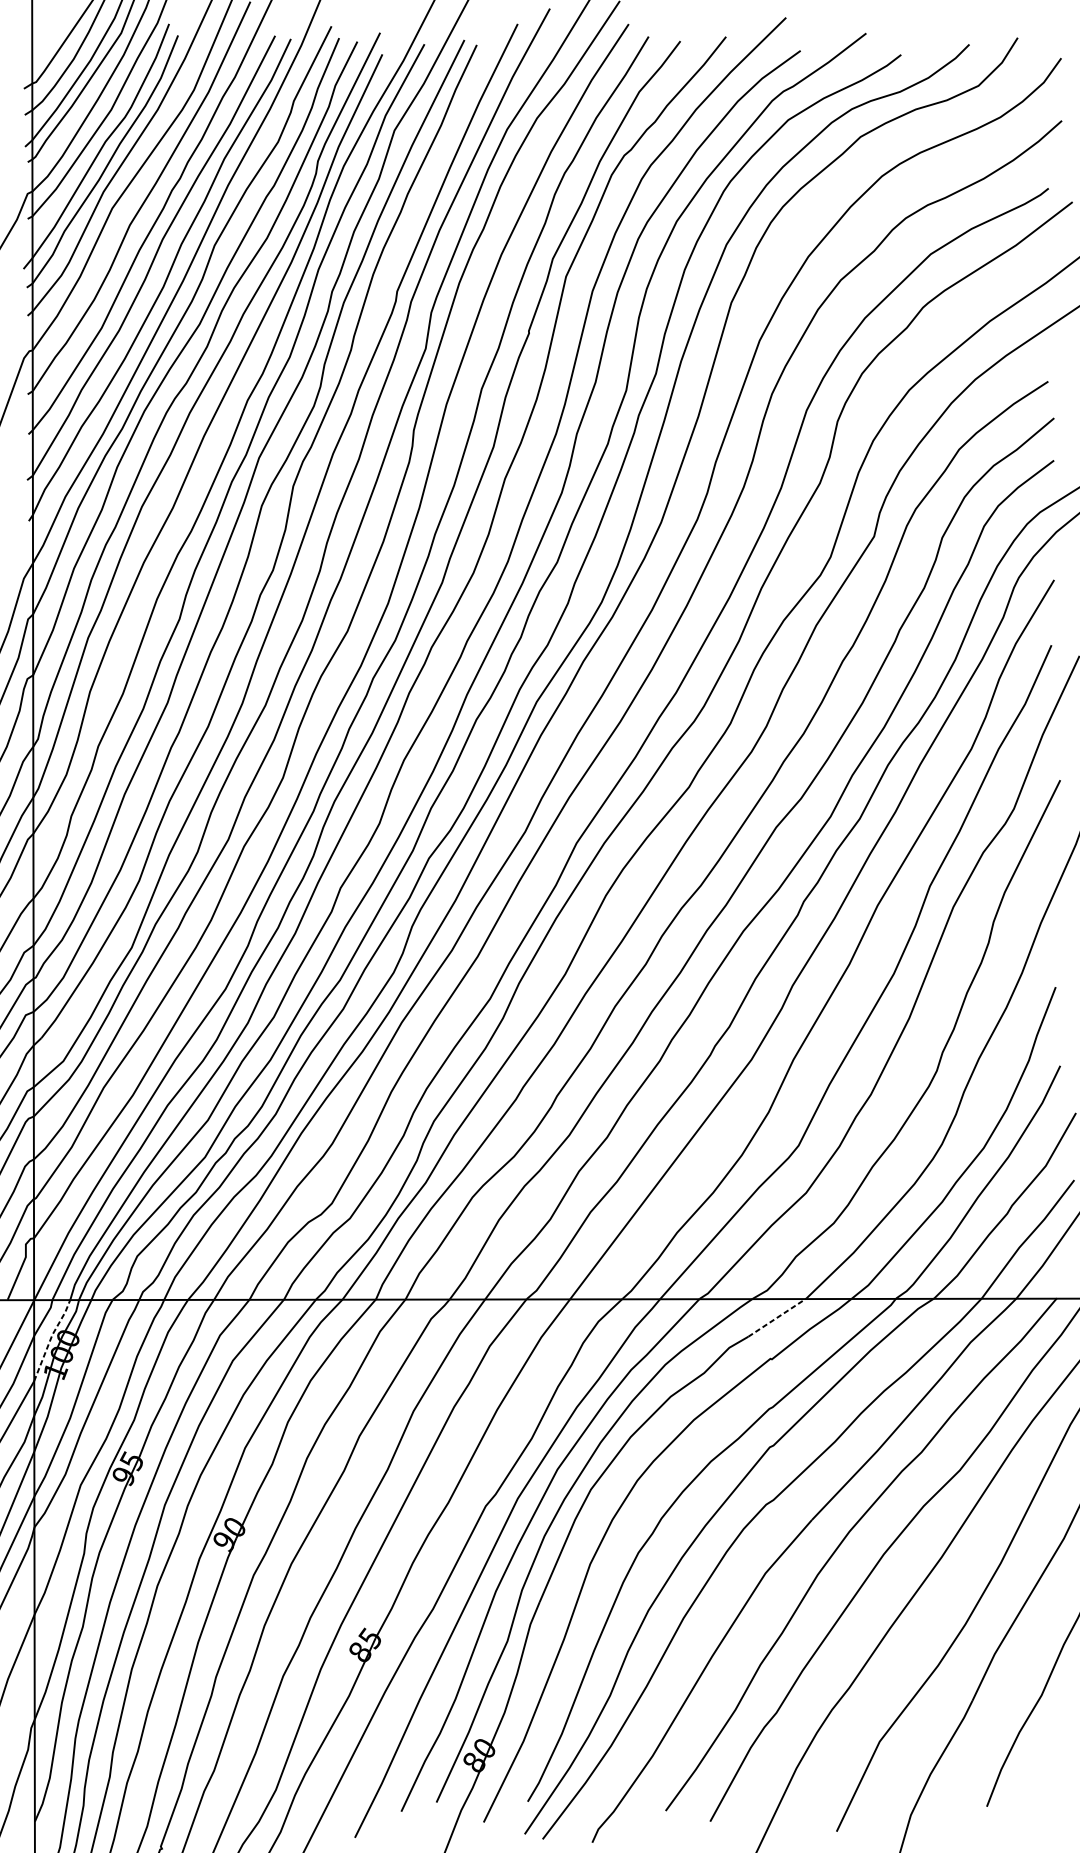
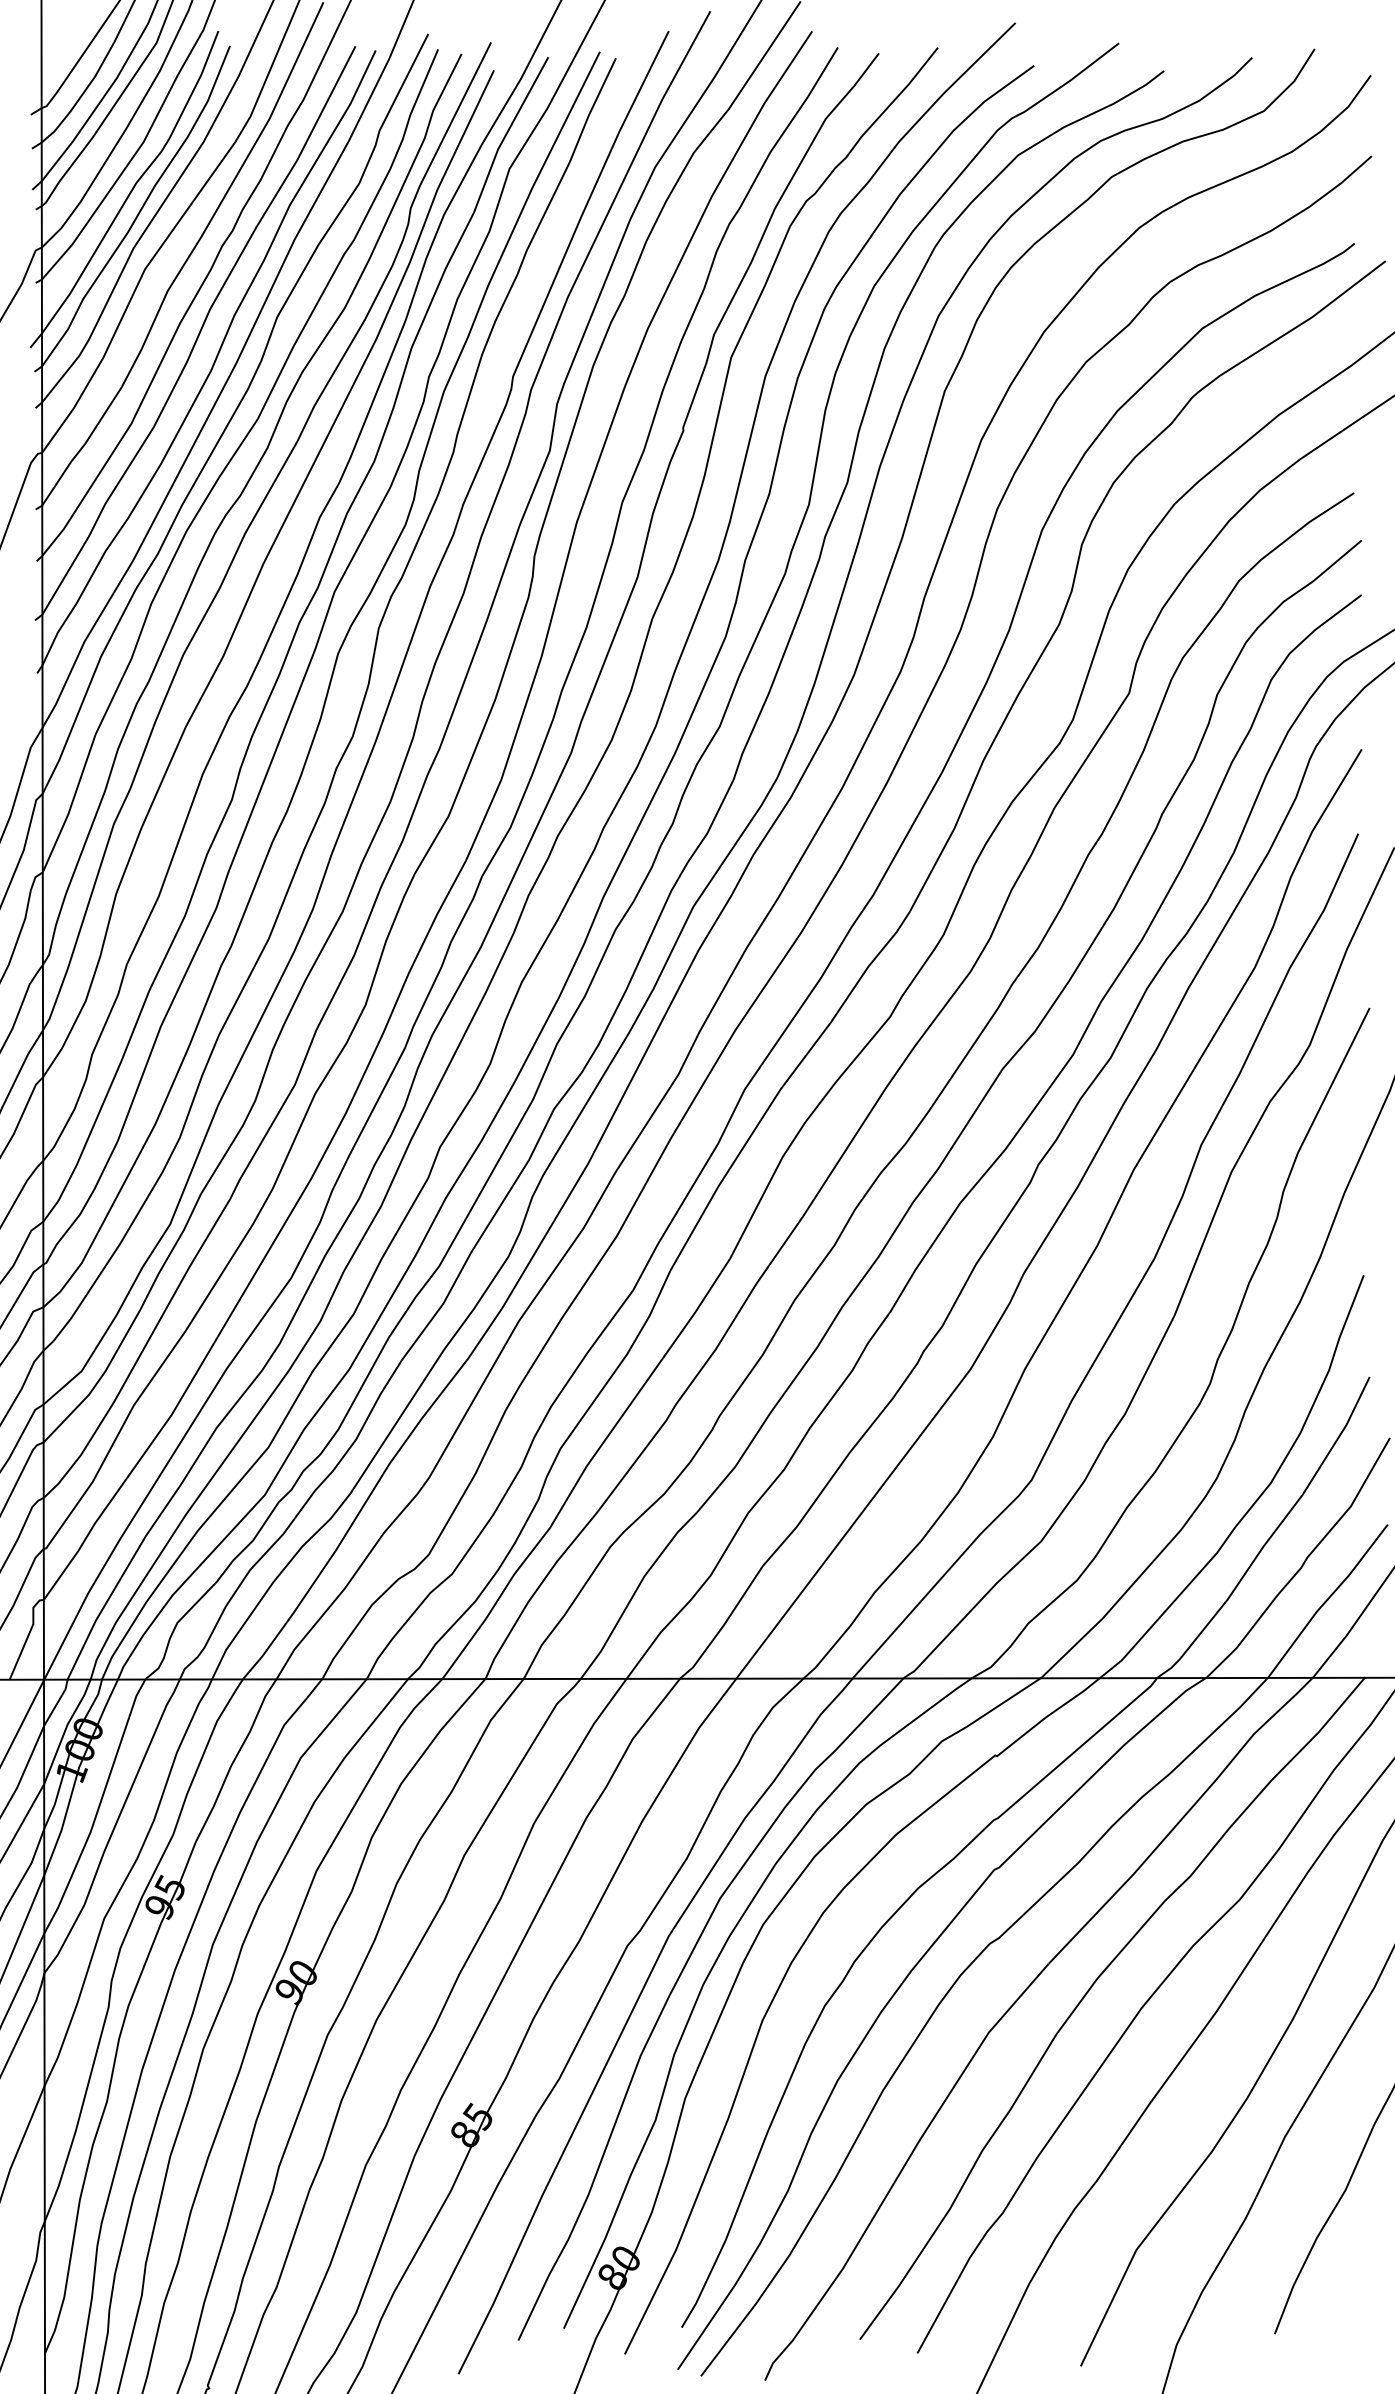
line: (777, 1317) -> (1004, 1702), dashed -> solid
line: (50, 1338) -> (65, 1729), dashed -> solid

